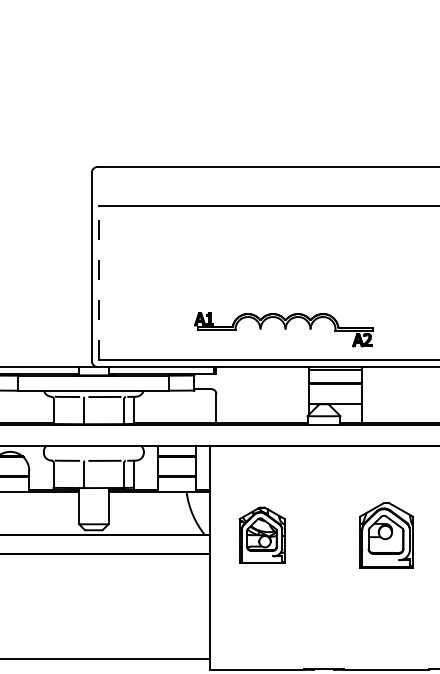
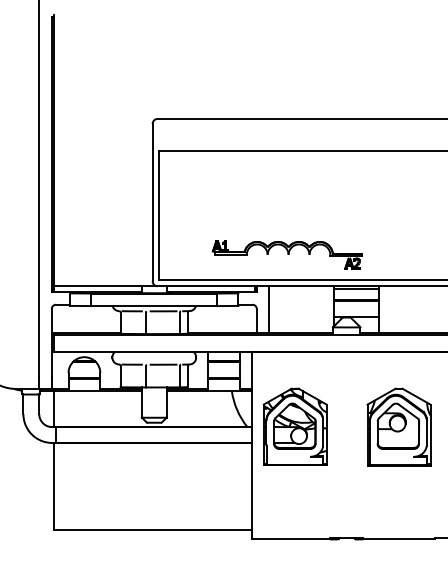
line: (98, 282) -> (158, 215), dashed -> solid
part: (283, 329) -> (286, 254), moved
line: (231, 394) -> (269, 309), added
part: (261, 534) -> (294, 426), size x1.67
part: (385, 534) -> (398, 426), size x1.43

